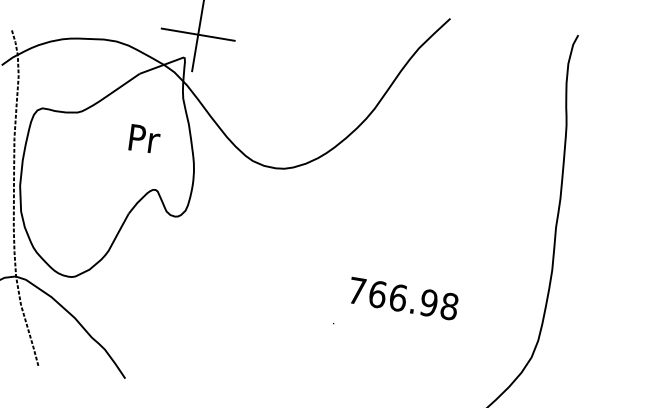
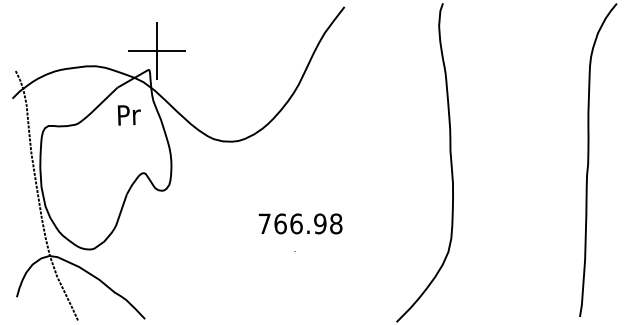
text: (143, 139) -> (128, 115), moved
text: (403, 298) -> (300, 223), moved

